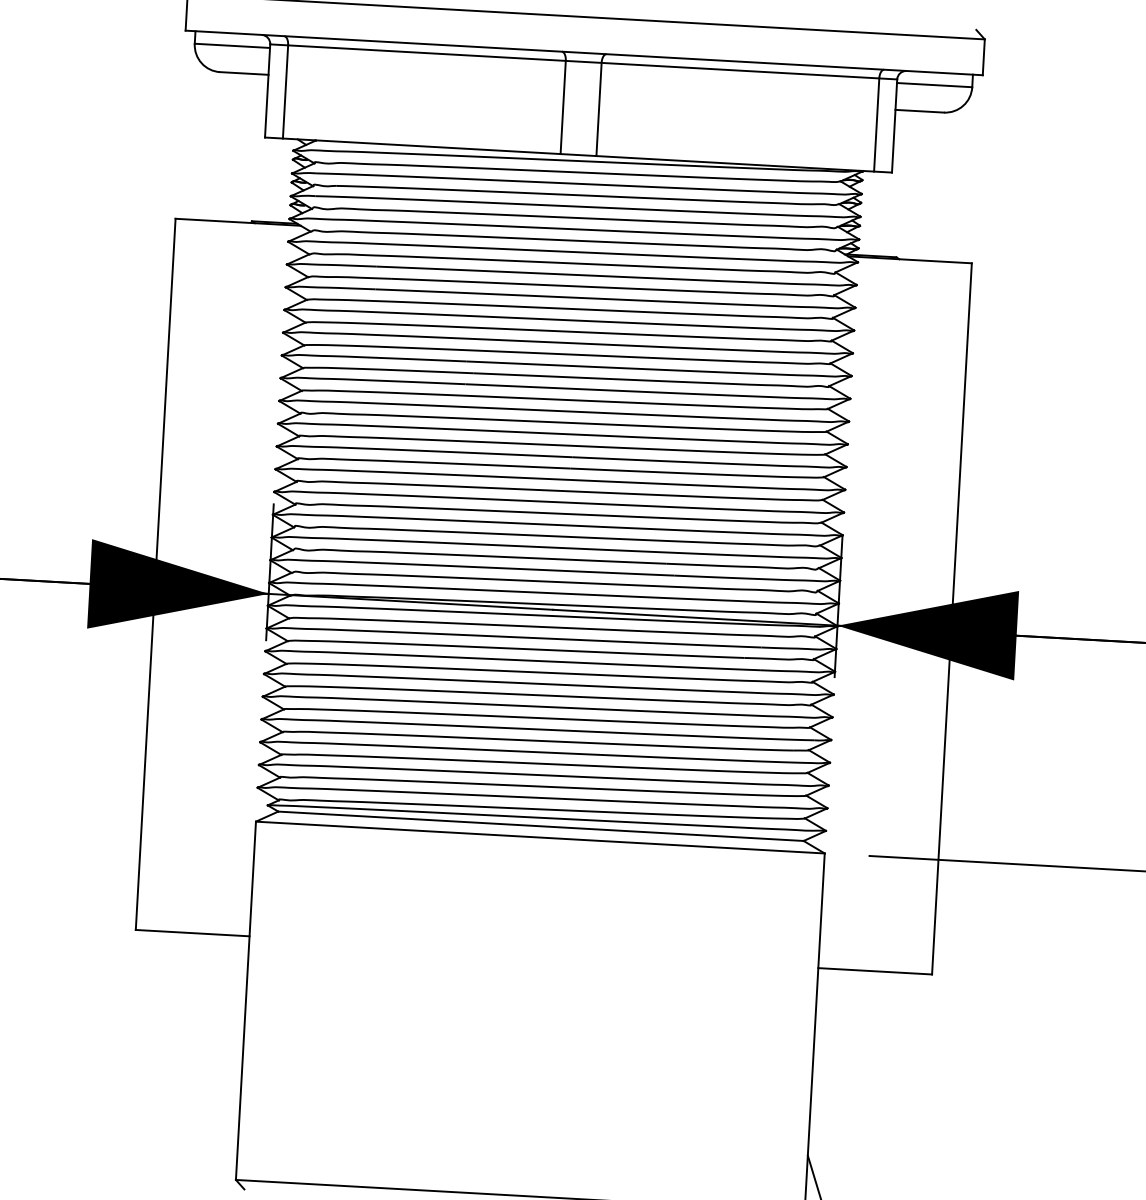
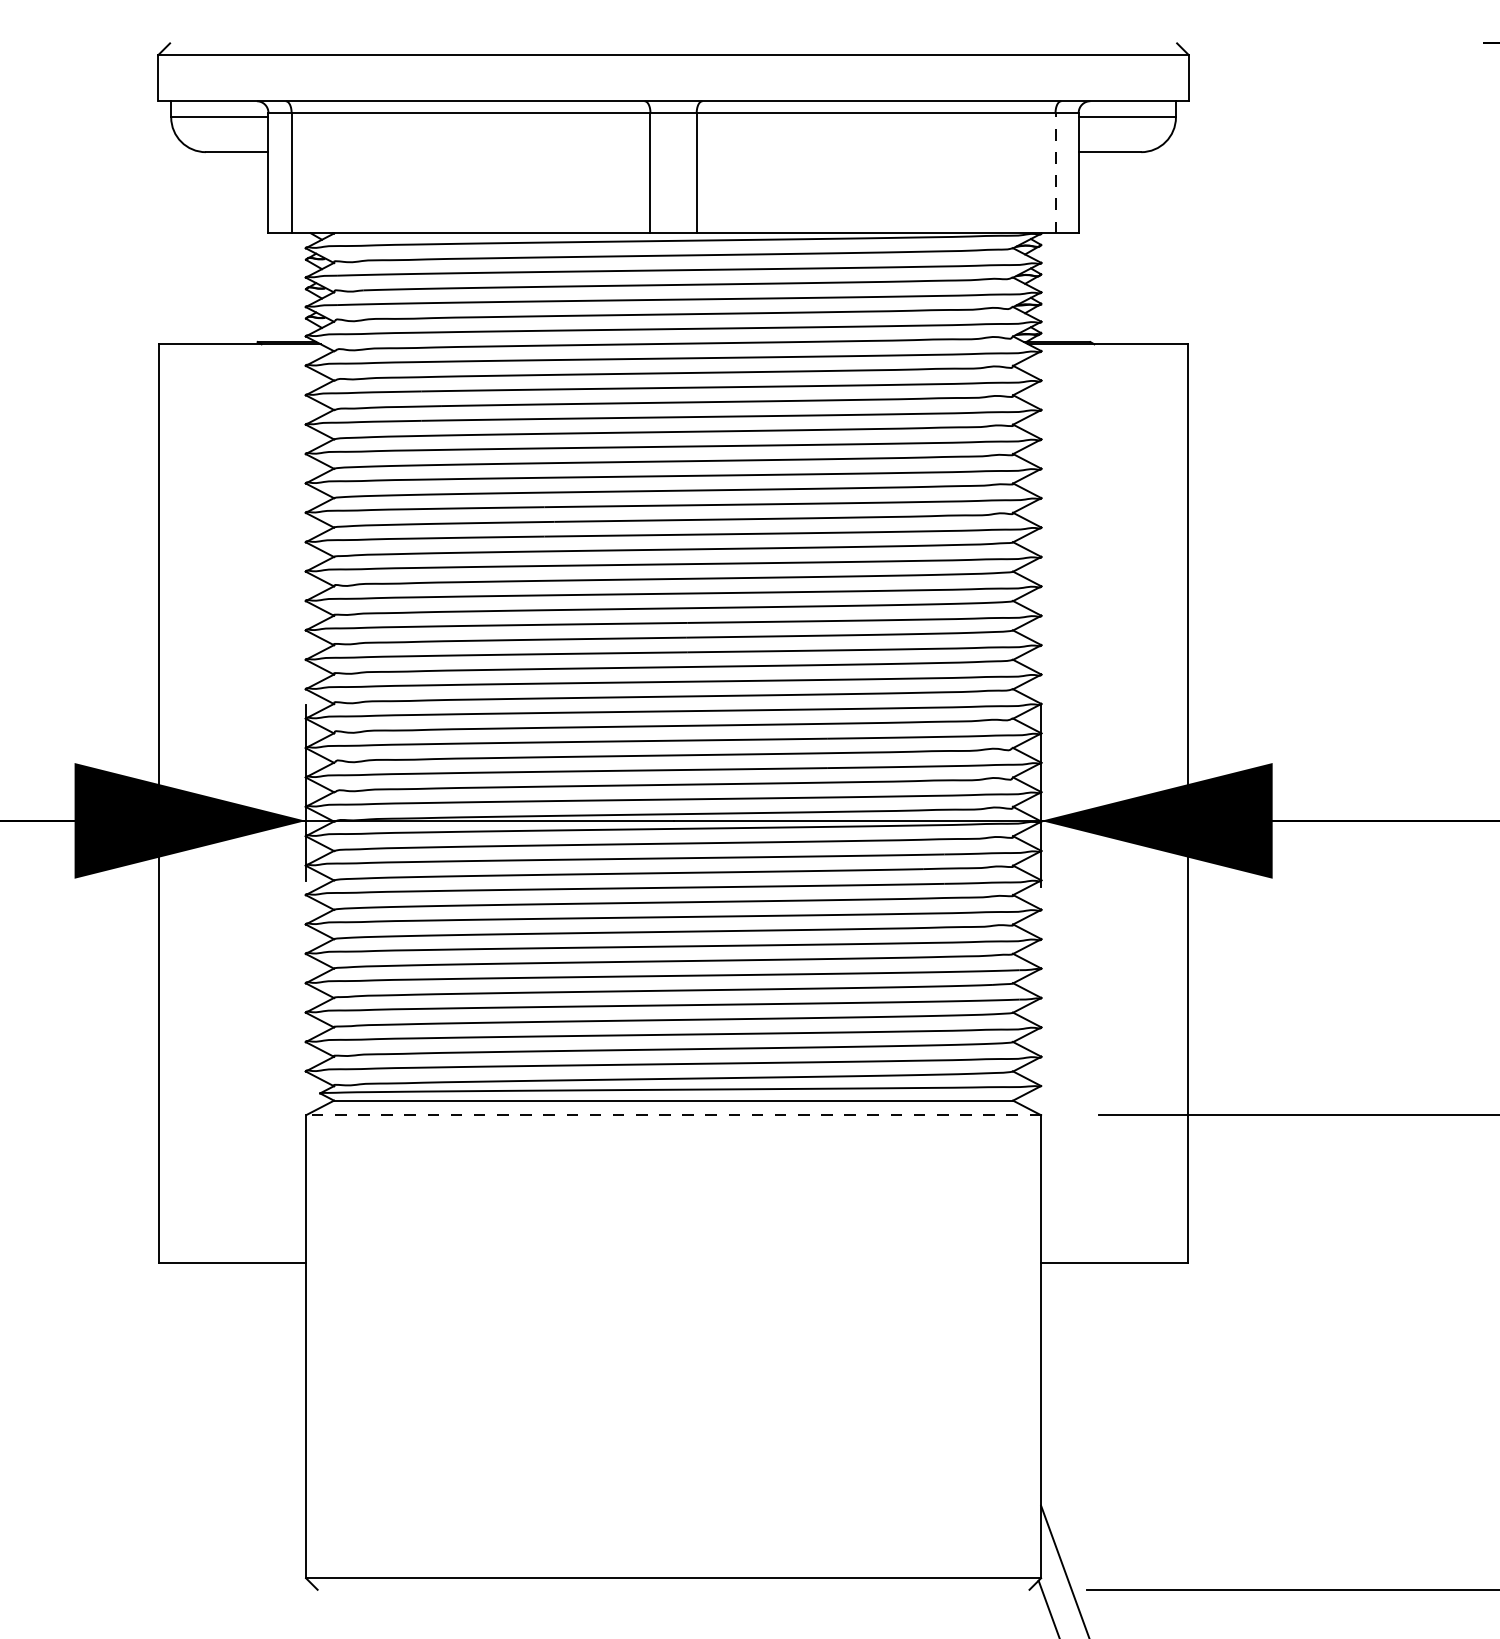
line: (876, 124) -> (1055, 172), solid -> dashed
line: (540, 837) -> (673, 1115), solid -> dashed

